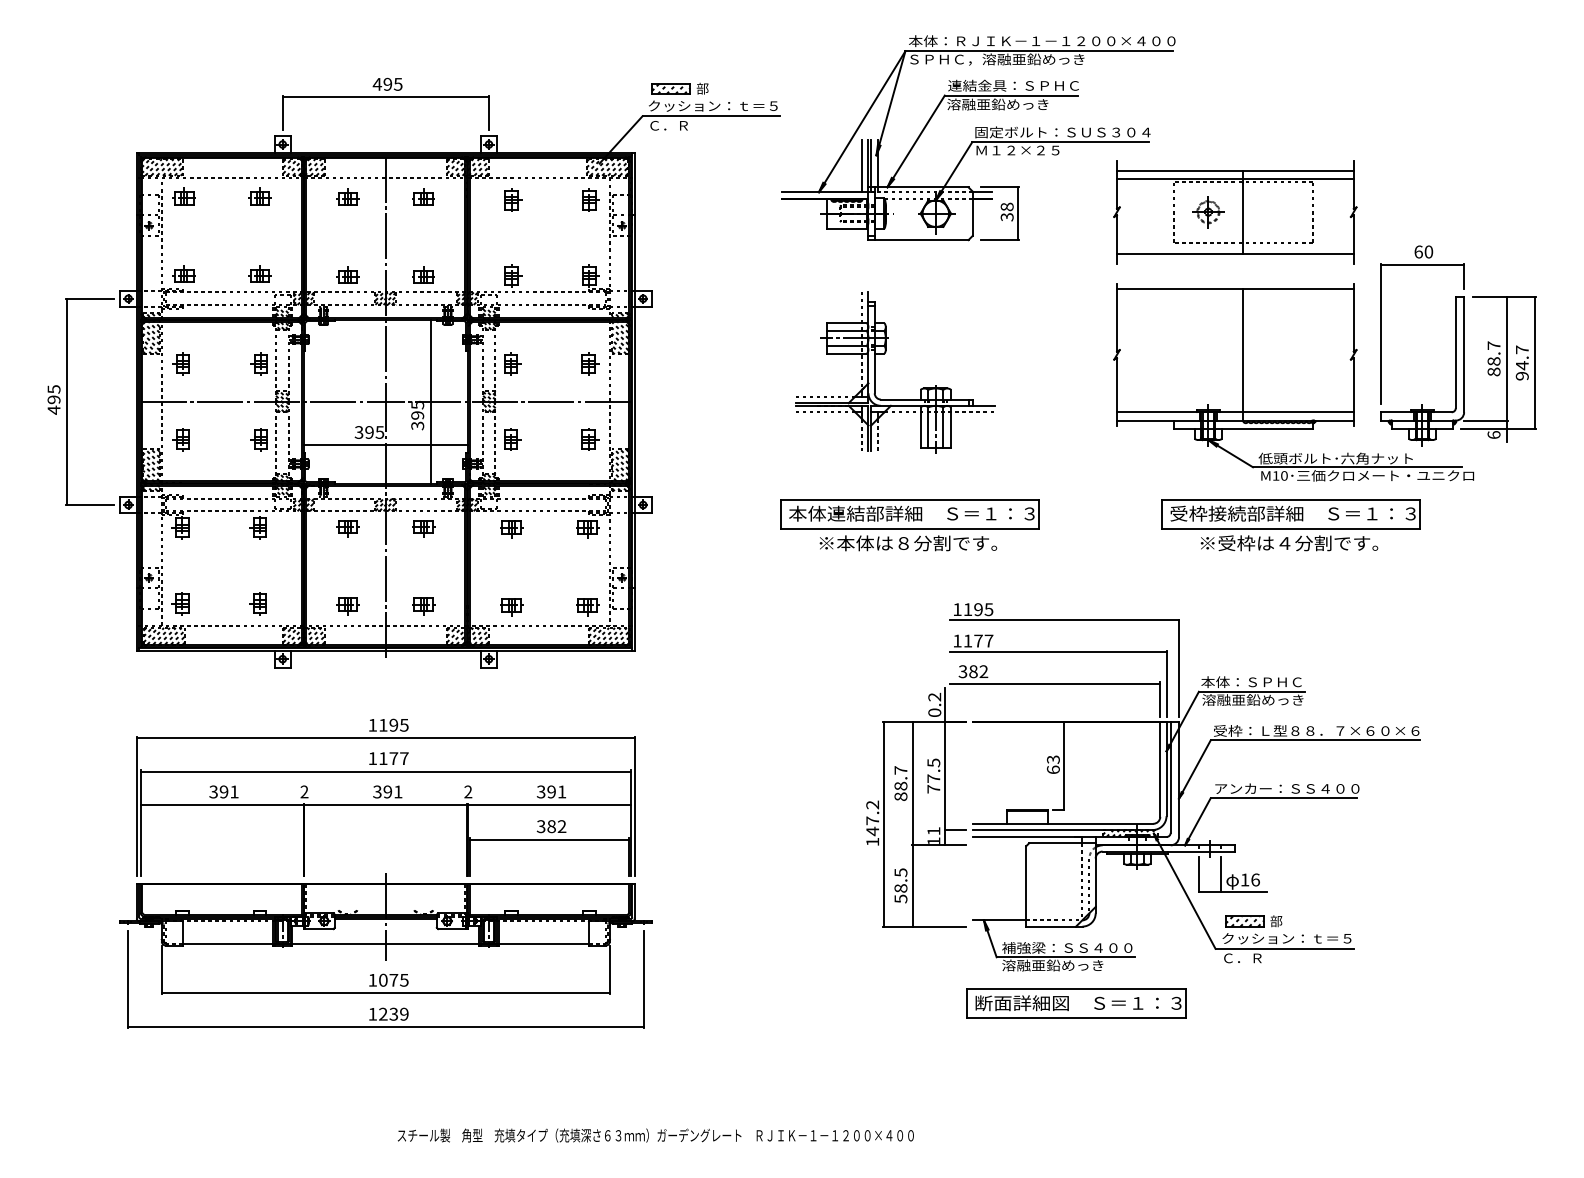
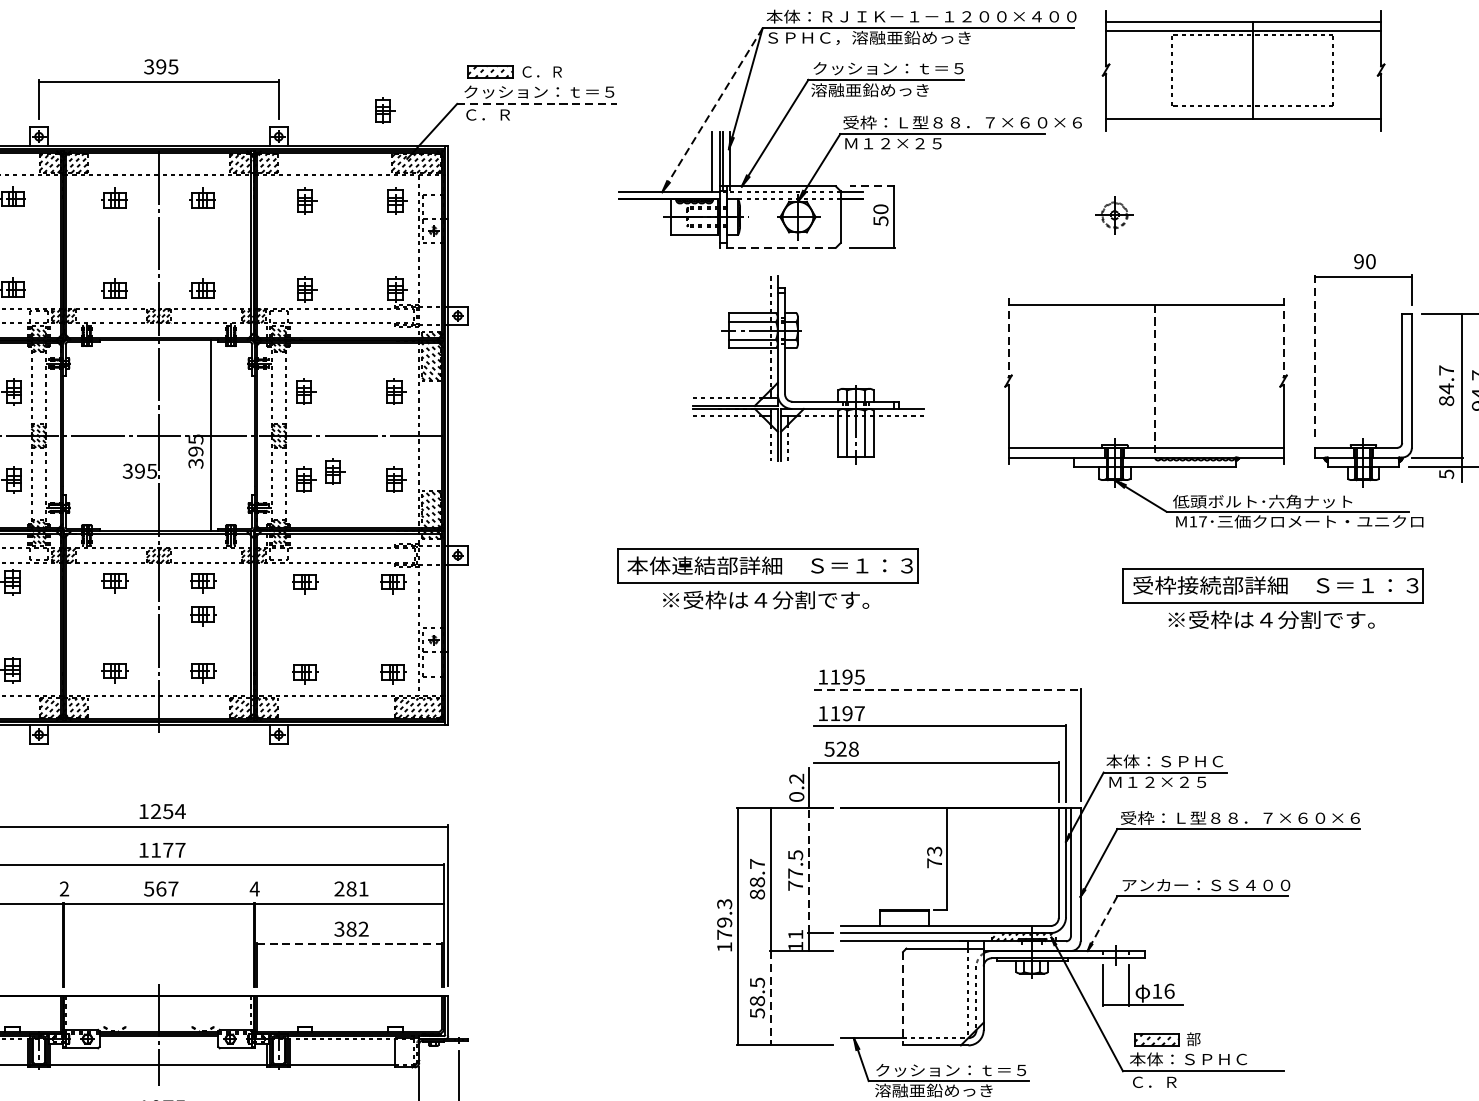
text: (377, 83) -> (149, 65), 495 -> 395
text: (1013, 85) -> (888, 68), 連結金具：ＳＰＨＣ -> クッション：ｔ＝５
text: (714, 88) -> (540, 71), 部 -> Ｃ．Ｒ
line: (711, 116) -> (537, 104), solid -> dashed
part: (580, 121) -> (385, 109), added
line: (862, 121) -> (712, 109), solid -> dashed
text: (1077, 132) -> (962, 122), 固定ボルト：ＳＵＳ３０４ -> 受枠：Ｌ型８８．７×６０×６
line: (999, 187) -> (871, 186), solid -> dashed
text: (1006, 211) -> (880, 214), 38 -> 50
part: (1235, 212) -> (1243, 70), moved
line: (917, 240) -> (776, 248), solid -> dashed
text: (1418, 251) -> (1358, 261), 60 -> 90
line: (1117, 318) -> (1009, 338), solid -> dashed
line: (1353, 318) -> (1283, 338), solid -> dashed
line: (1380, 334) -> (1314, 357), solid -> dashed
line: (1243, 354) -> (1155, 380), solid -> dashed
text: (1493, 361) -> (1445, 388), 88.7 -> 84.7
part: (875, 372) -> (785, 370), moved
part: (537, 432) -> (335, 471), added
text: (1493, 434) -> (1445, 473), 6 -> 5
line: (385, 445) -> (158, 486), removed
text: (1284, 475) -> (1203, 521), M10 -> M17
part: (1290, 525) -> (1272, 599), moved
text: (873, 543) -> (725, 600), ※本体は８分割です。 -> ※受枠は４分割です。
part: (423, 557) -> (202, 616), added
line: (1064, 620) -> (947, 689), solid -> dashed
text: (978, 640) -> (847, 713), 1177 -> 1197
text: (973, 671) -> (841, 749), 382 -> 528
text: (1252, 699) -> (1165, 781), 溶融亜鉛めっき -> Ｍ１２×２５
text: (394, 724) -> (169, 810), 1195 -> 1254
text: (1053, 769) -> (934, 862), 63 -> 73
line: (945, 776) -> (809, 871), solid -> dashed
text: (387, 791) -> (160, 888), 391 -> 567
text: (468, 791) -> (254, 888), 2 -> 4
text: (545, 791) -> (344, 888), 391 -> 281
text: (872, 818) -> (724, 919), 147.2 -> 179.3
line: (1197, 821) -> (1102, 923), solid -> dashed
line: (549, 839) -> (349, 944), solid -> dashed
line: (912, 885) -> (770, 997), solid -> dashed
line: (1026, 886) -> (903, 998), solid -> dashed
text: (1286, 938) -> (1205, 1059), クッション：ｔ＝５ -> 本体：ＳＰＨＣ
text: (1067, 947) -> (950, 1069), 補強梁：ＳＳ４００ -> クッション：ｔ＝５

